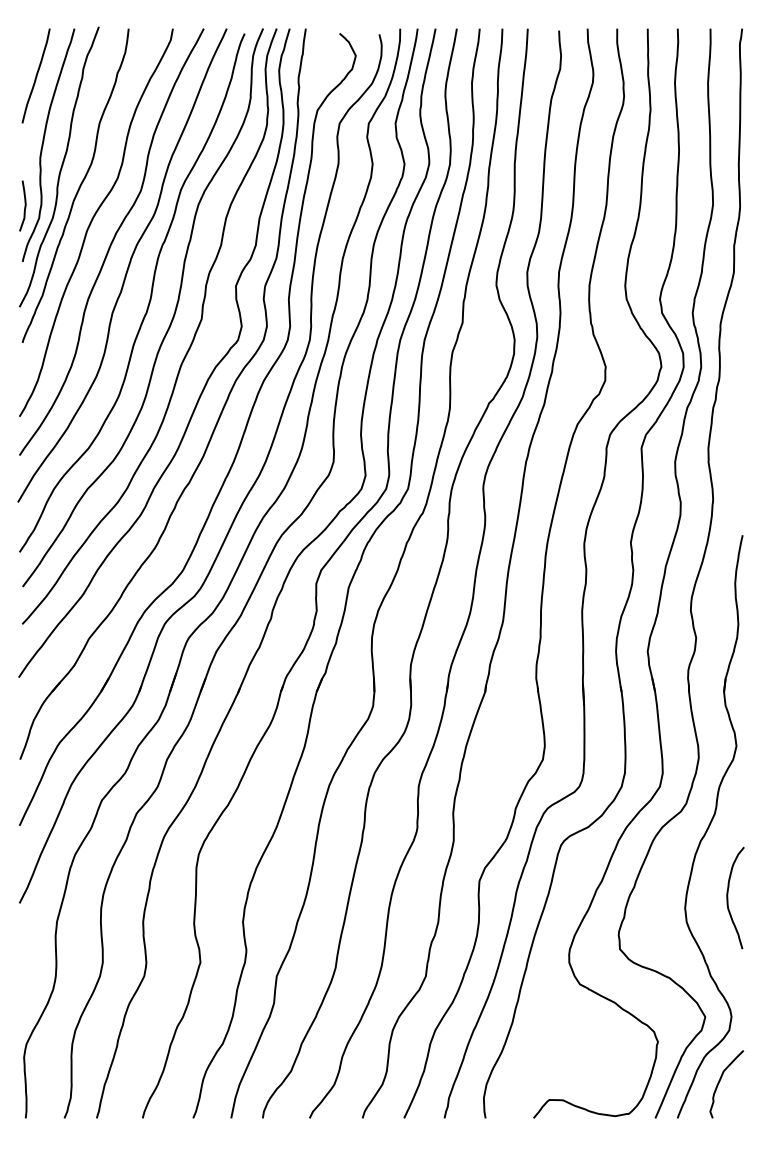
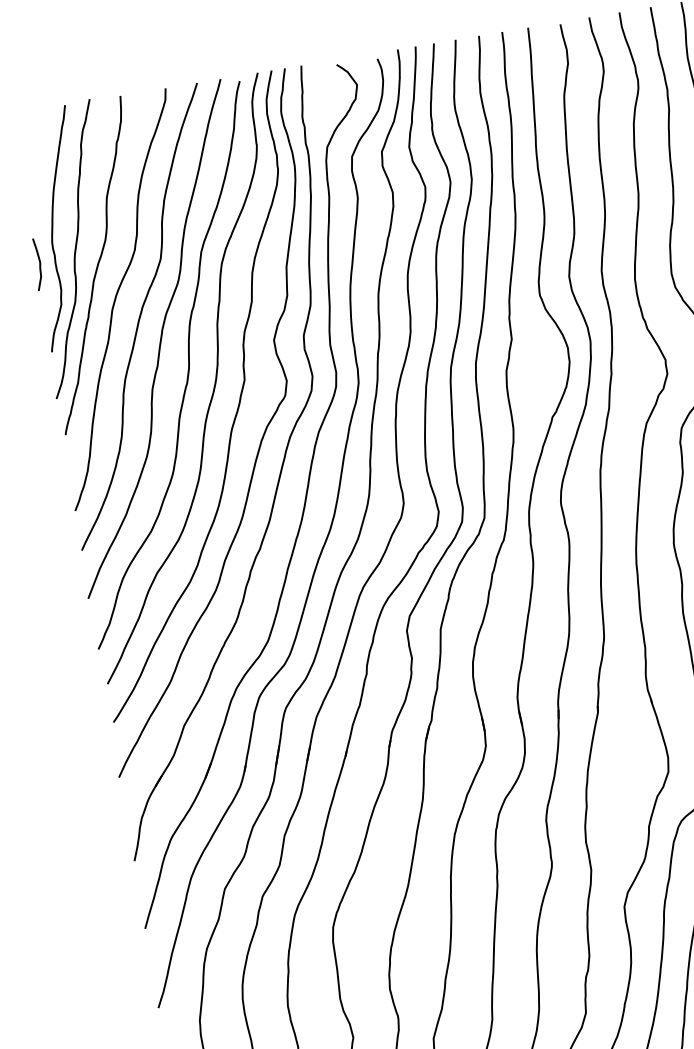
curve: (35, 75) -> (33, 159), removed
curve: (24, 205) -> (39, 263), moved

